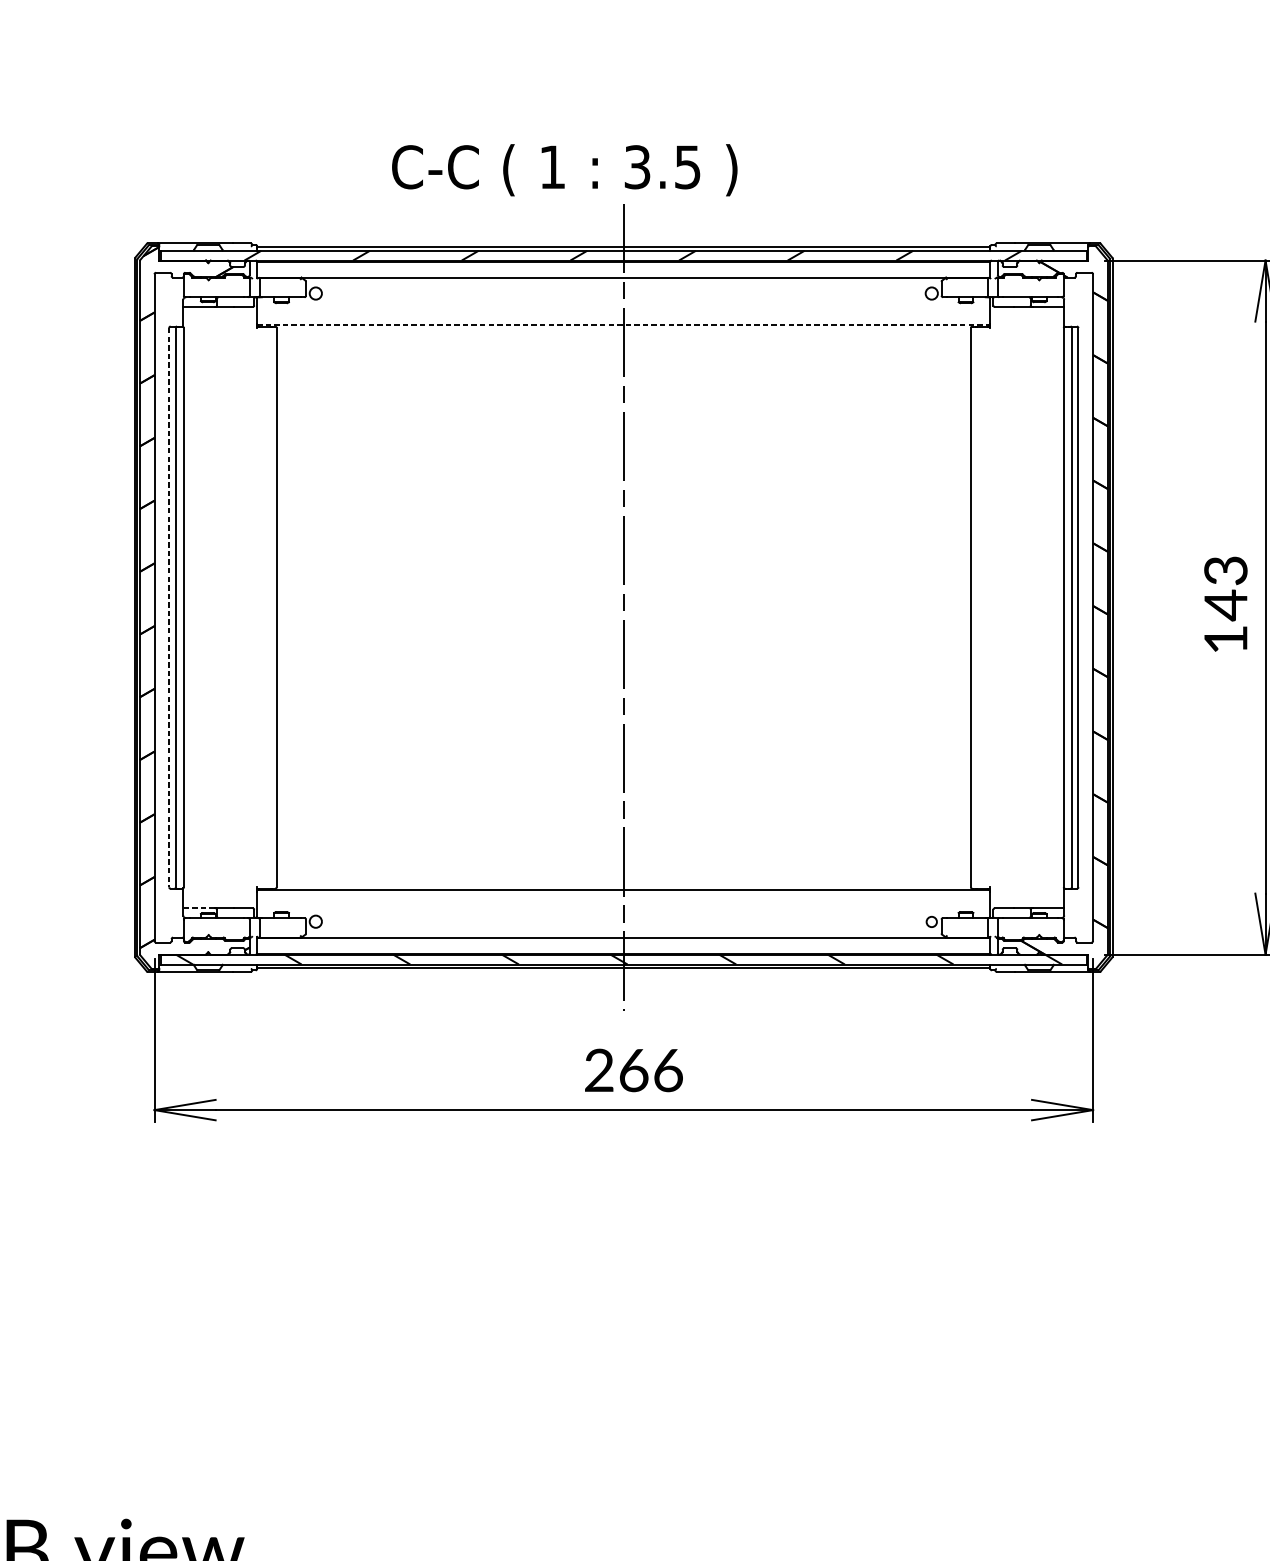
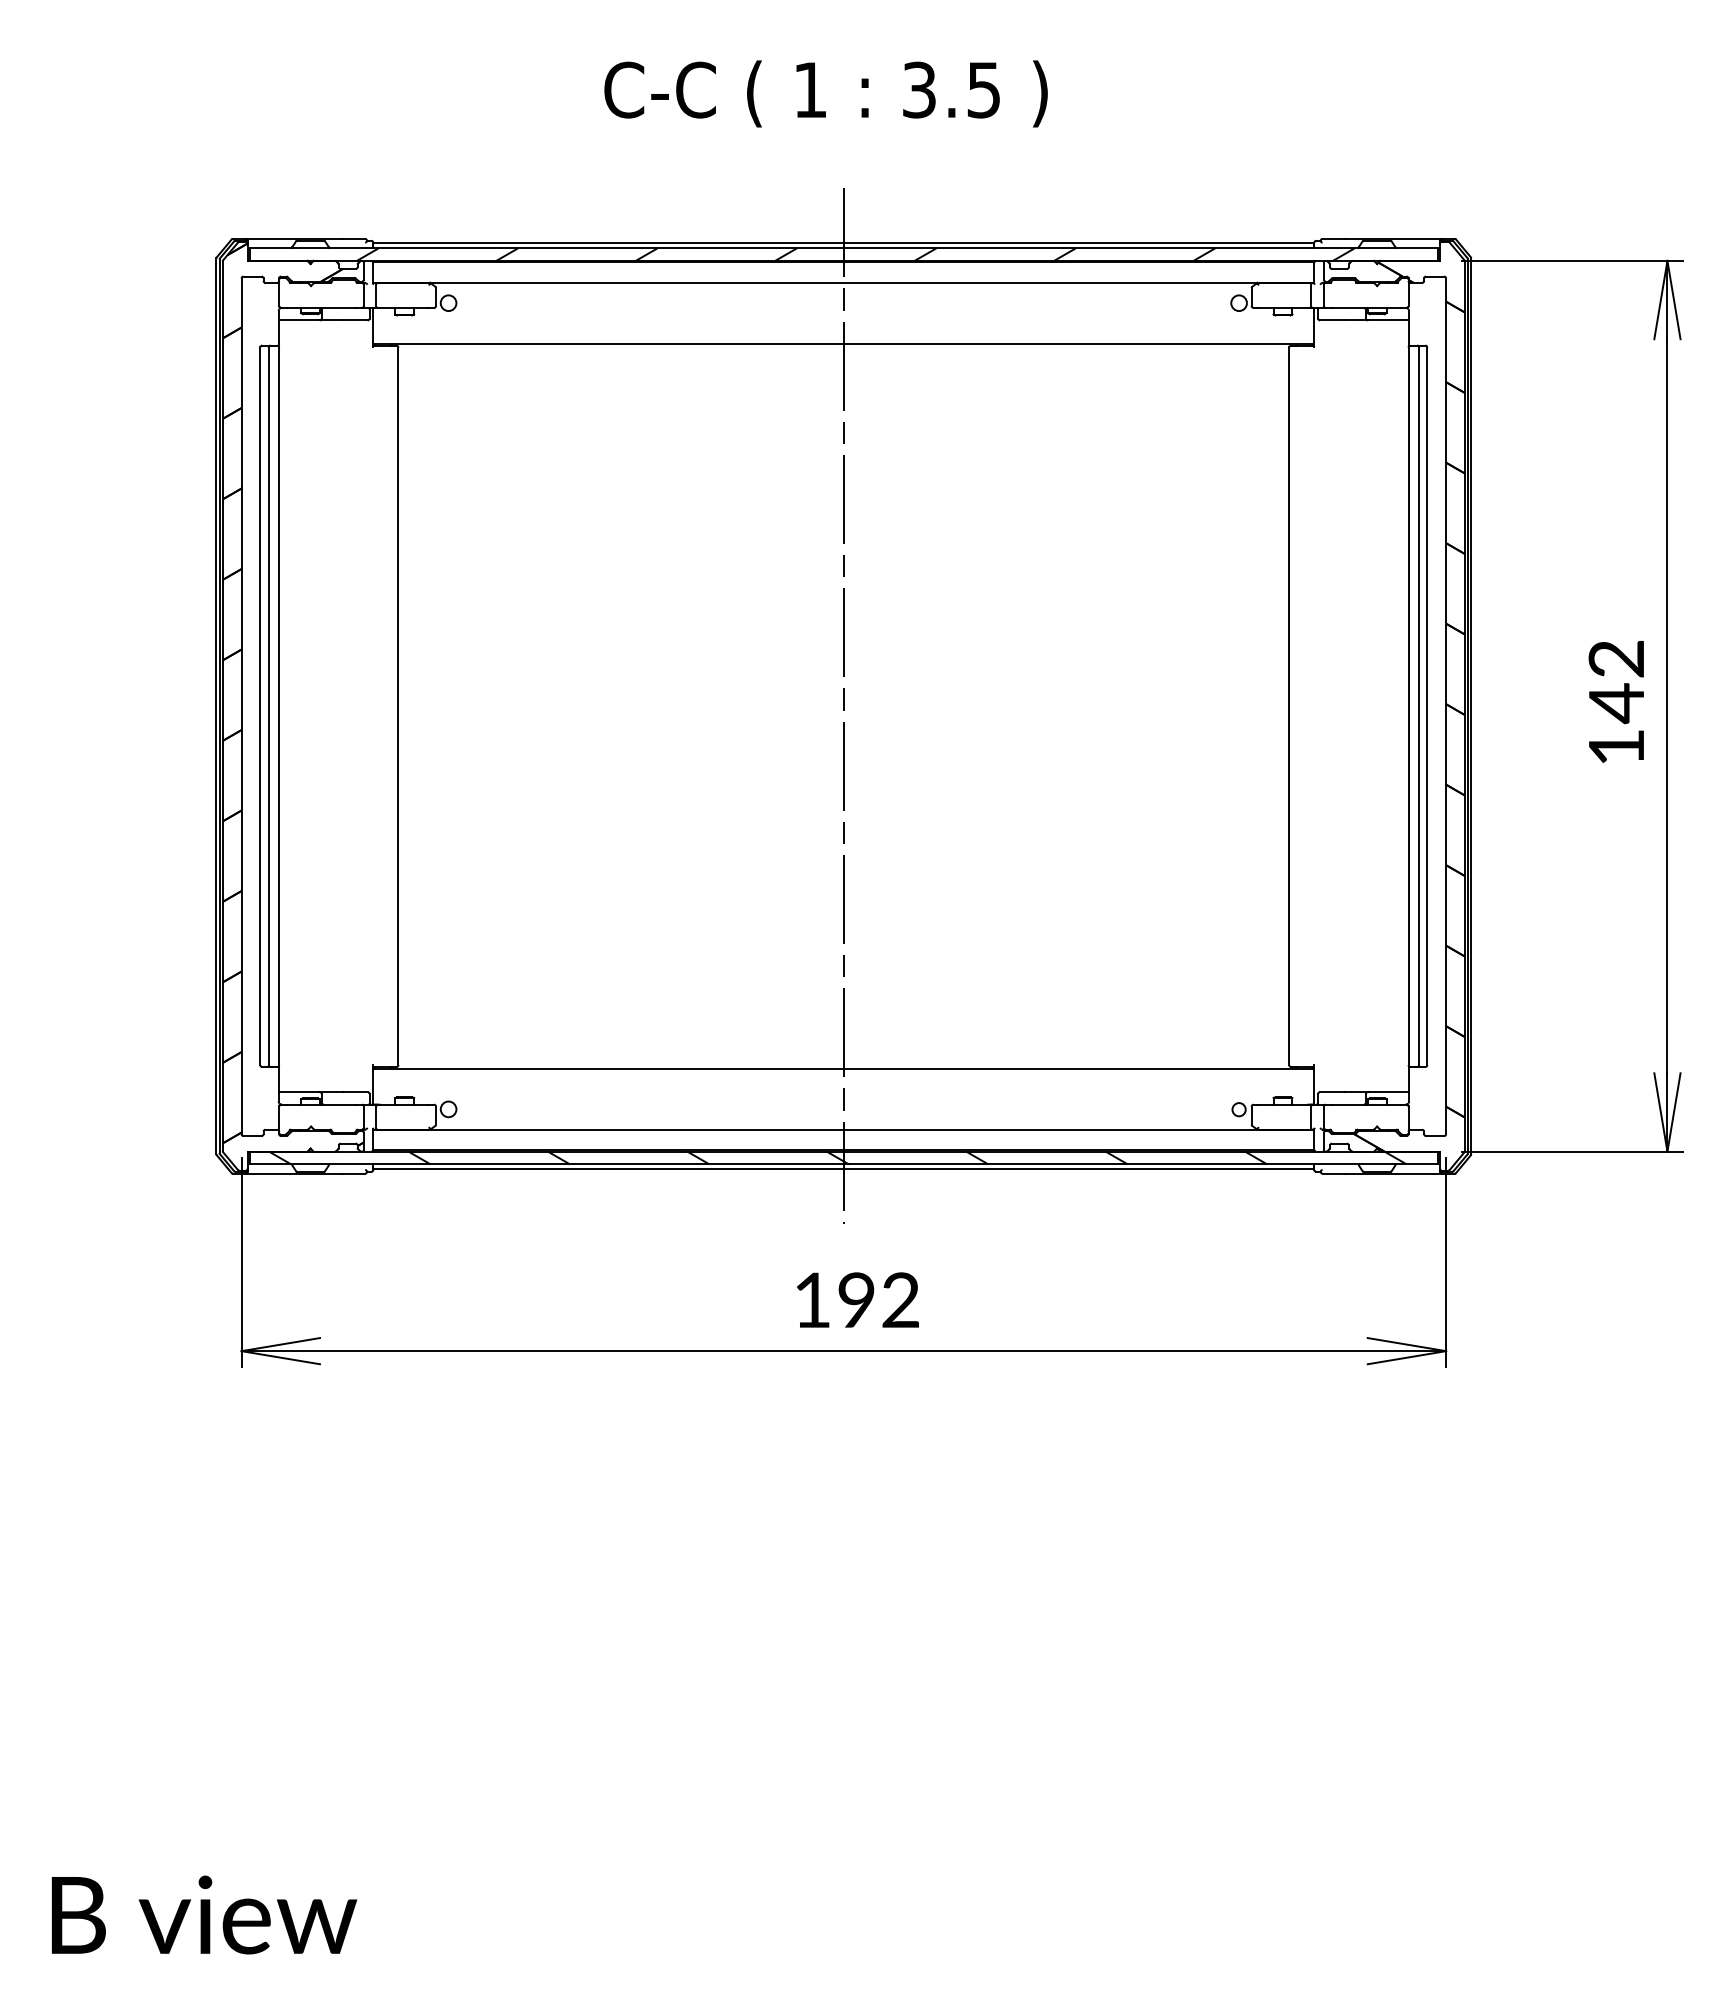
text: (564, 169) -> (825, 93), moved
line: (623, 324) -> (843, 343), dashed -> solid
text: (1225, 571) -> (1616, 659), 143 -> 142
line: (169, 607) -> (260, 706), dashed -> solid
line: (198, 908) -> (298, 1092), dashed -> solid
text: (633, 1070) -> (856, 1300), 266 -> 192

